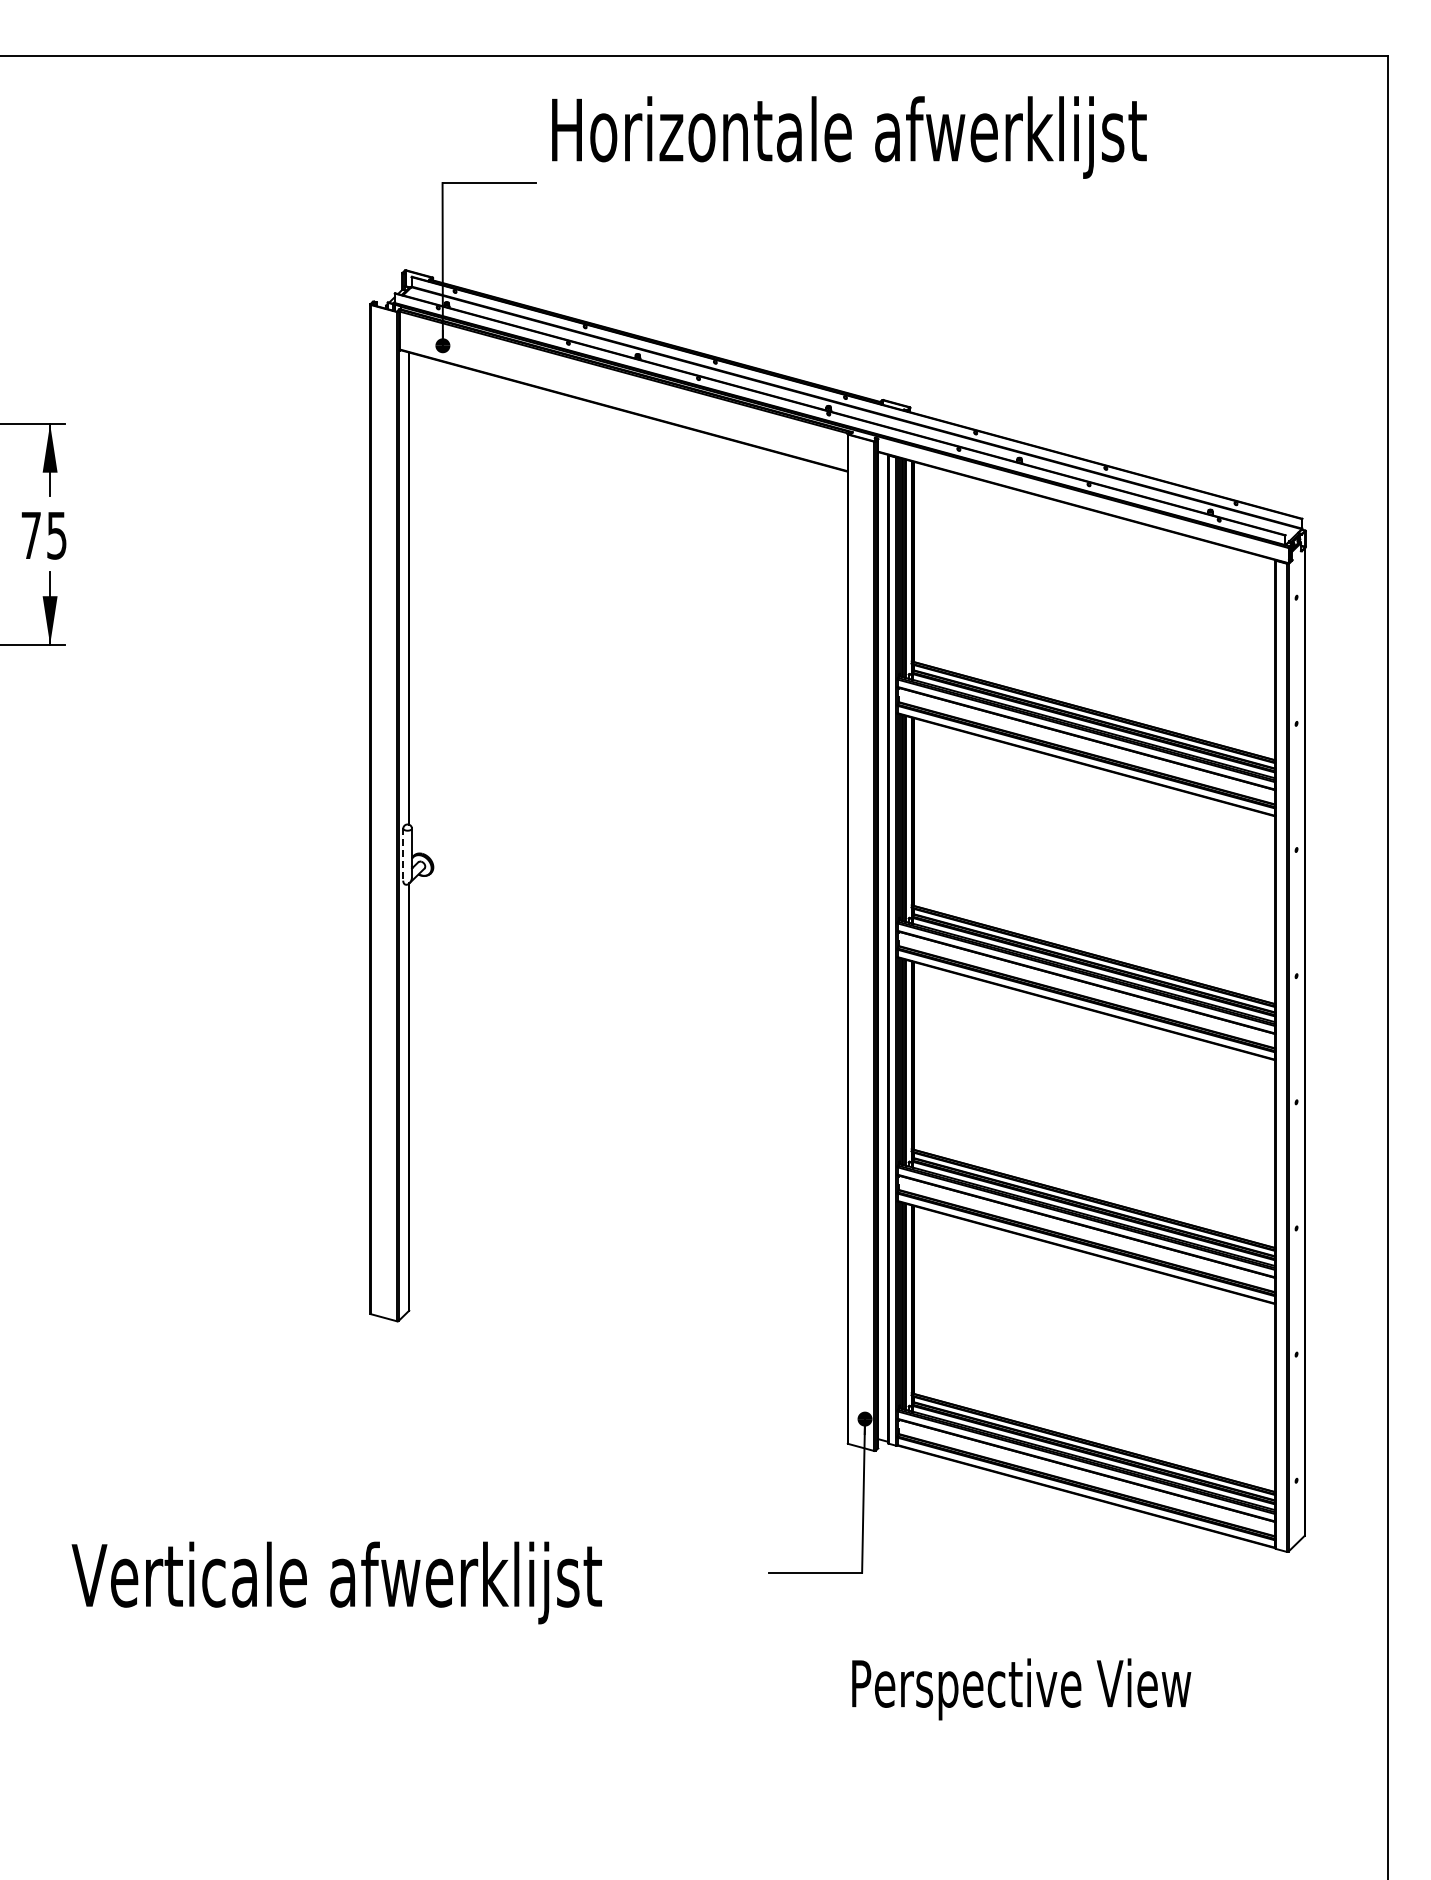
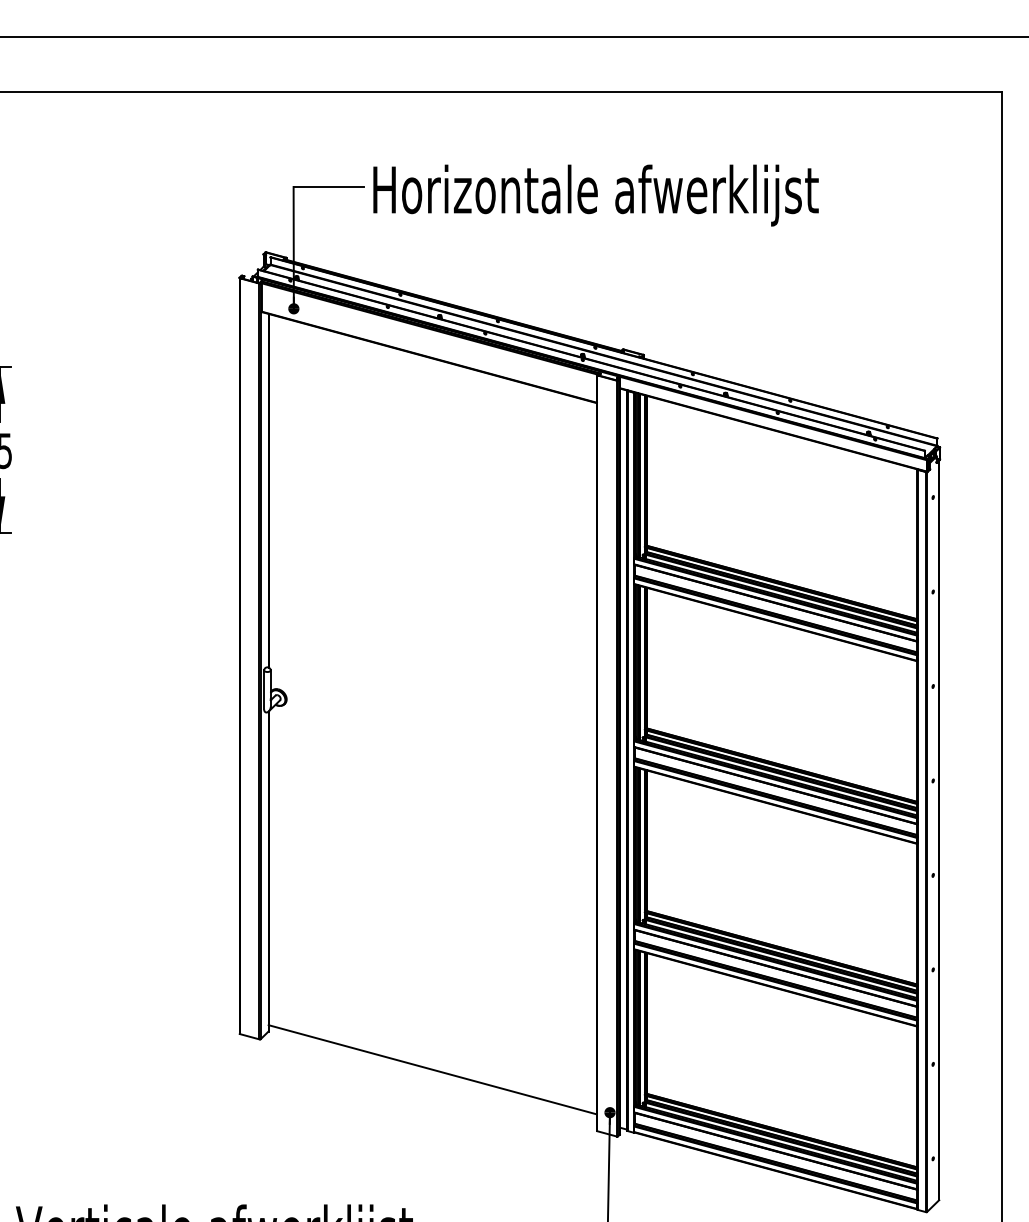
text: (849, 137) -> (596, 195), moved
line: (403, 855) -> (264, 690), dashed -> solid
line: (628, 1361) -> (432, 1069), added

